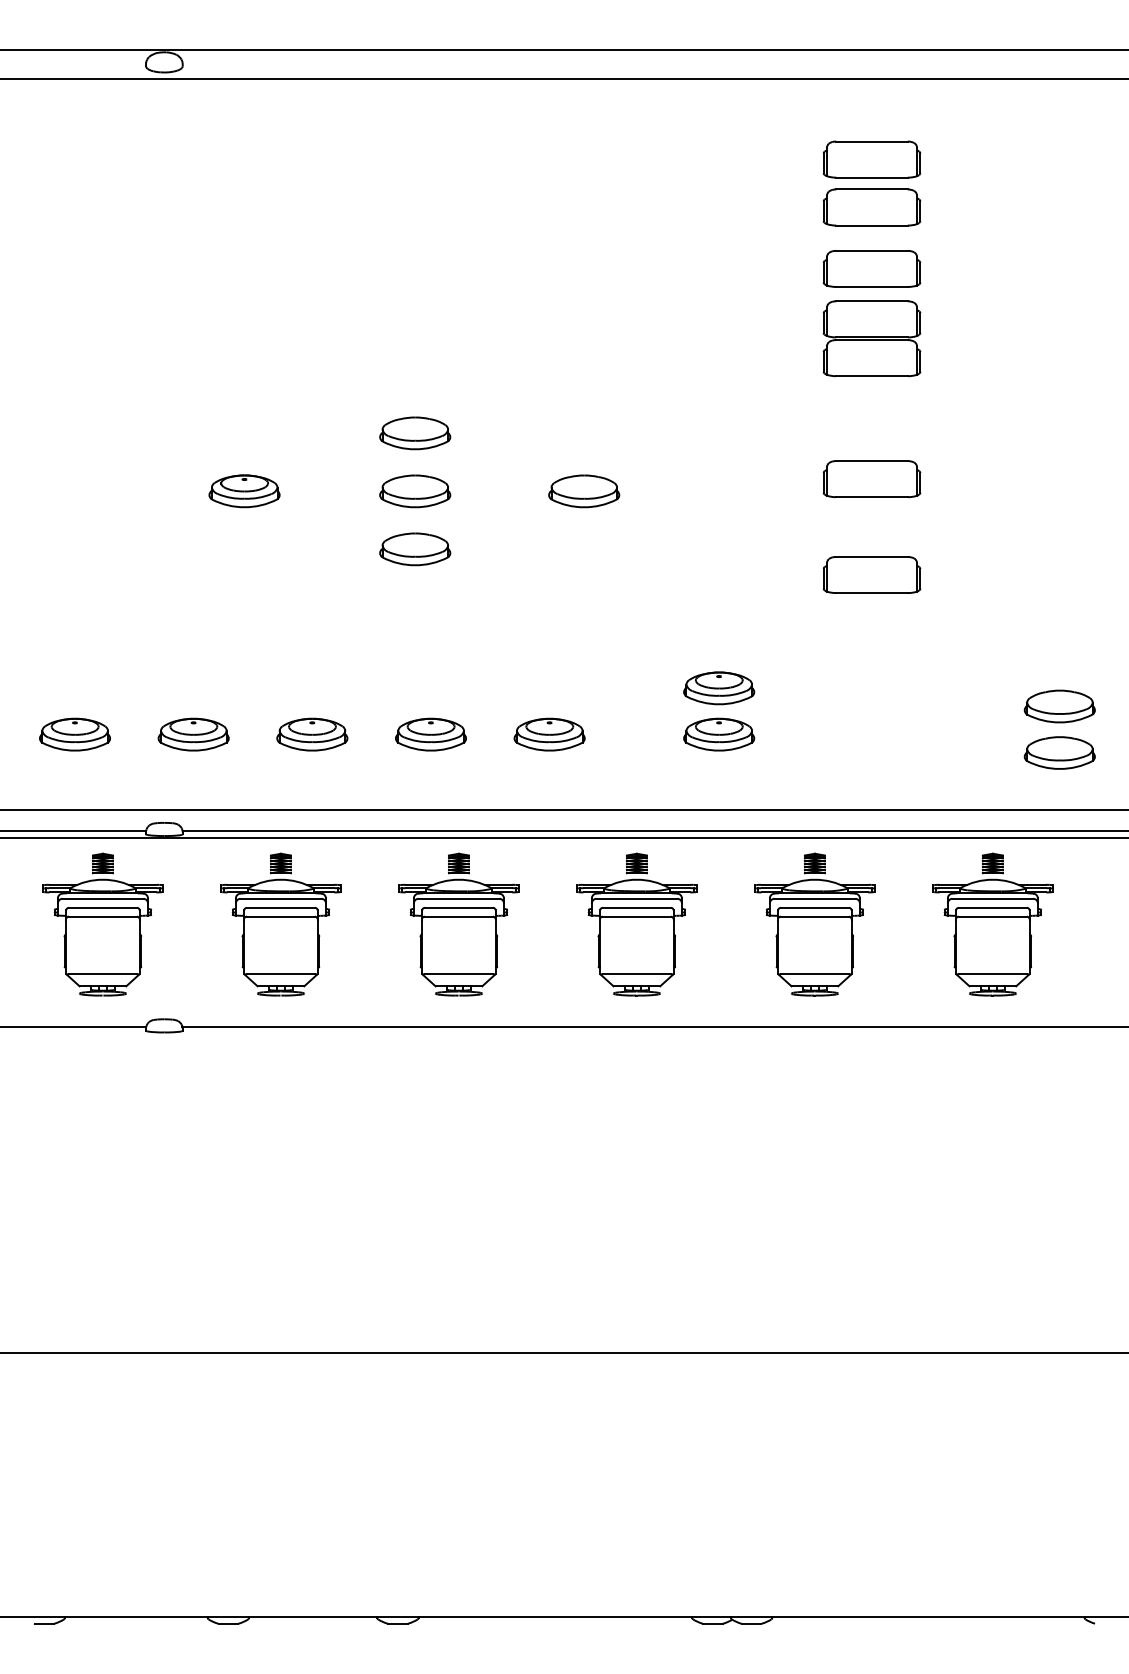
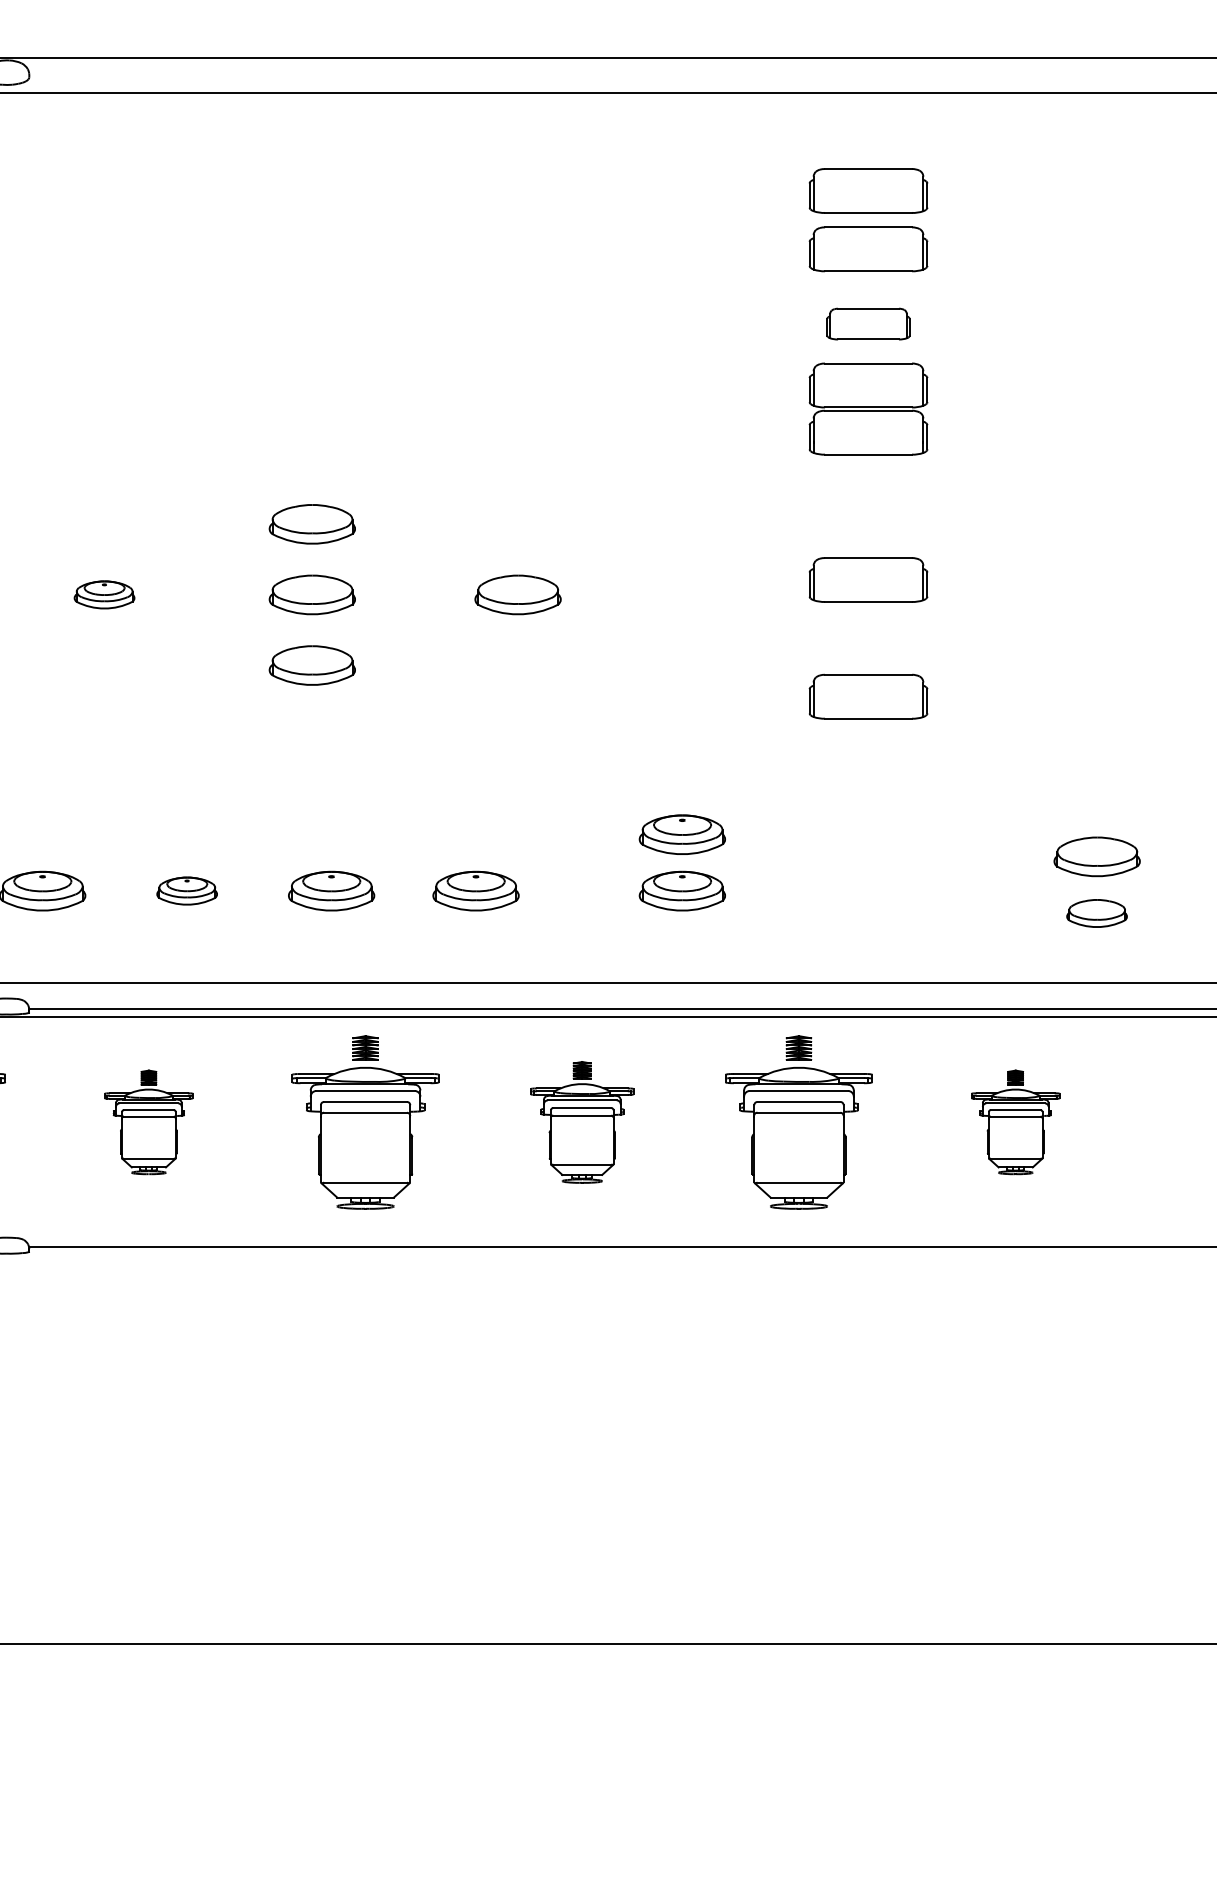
part: (871, 268) -> (867, 323), size x0.7
part: (244, 491) -> (104, 595), size x0.7
part: (312, 734) -> (187, 890), size x0.7
part: (1059, 752) -> (1096, 912), size x0.7
part: (280, 924) -> (148, 1122), size x0.6
part: (636, 924) -> (581, 1122), size x0.7
part: (992, 924) -> (1015, 1122), size x0.6

